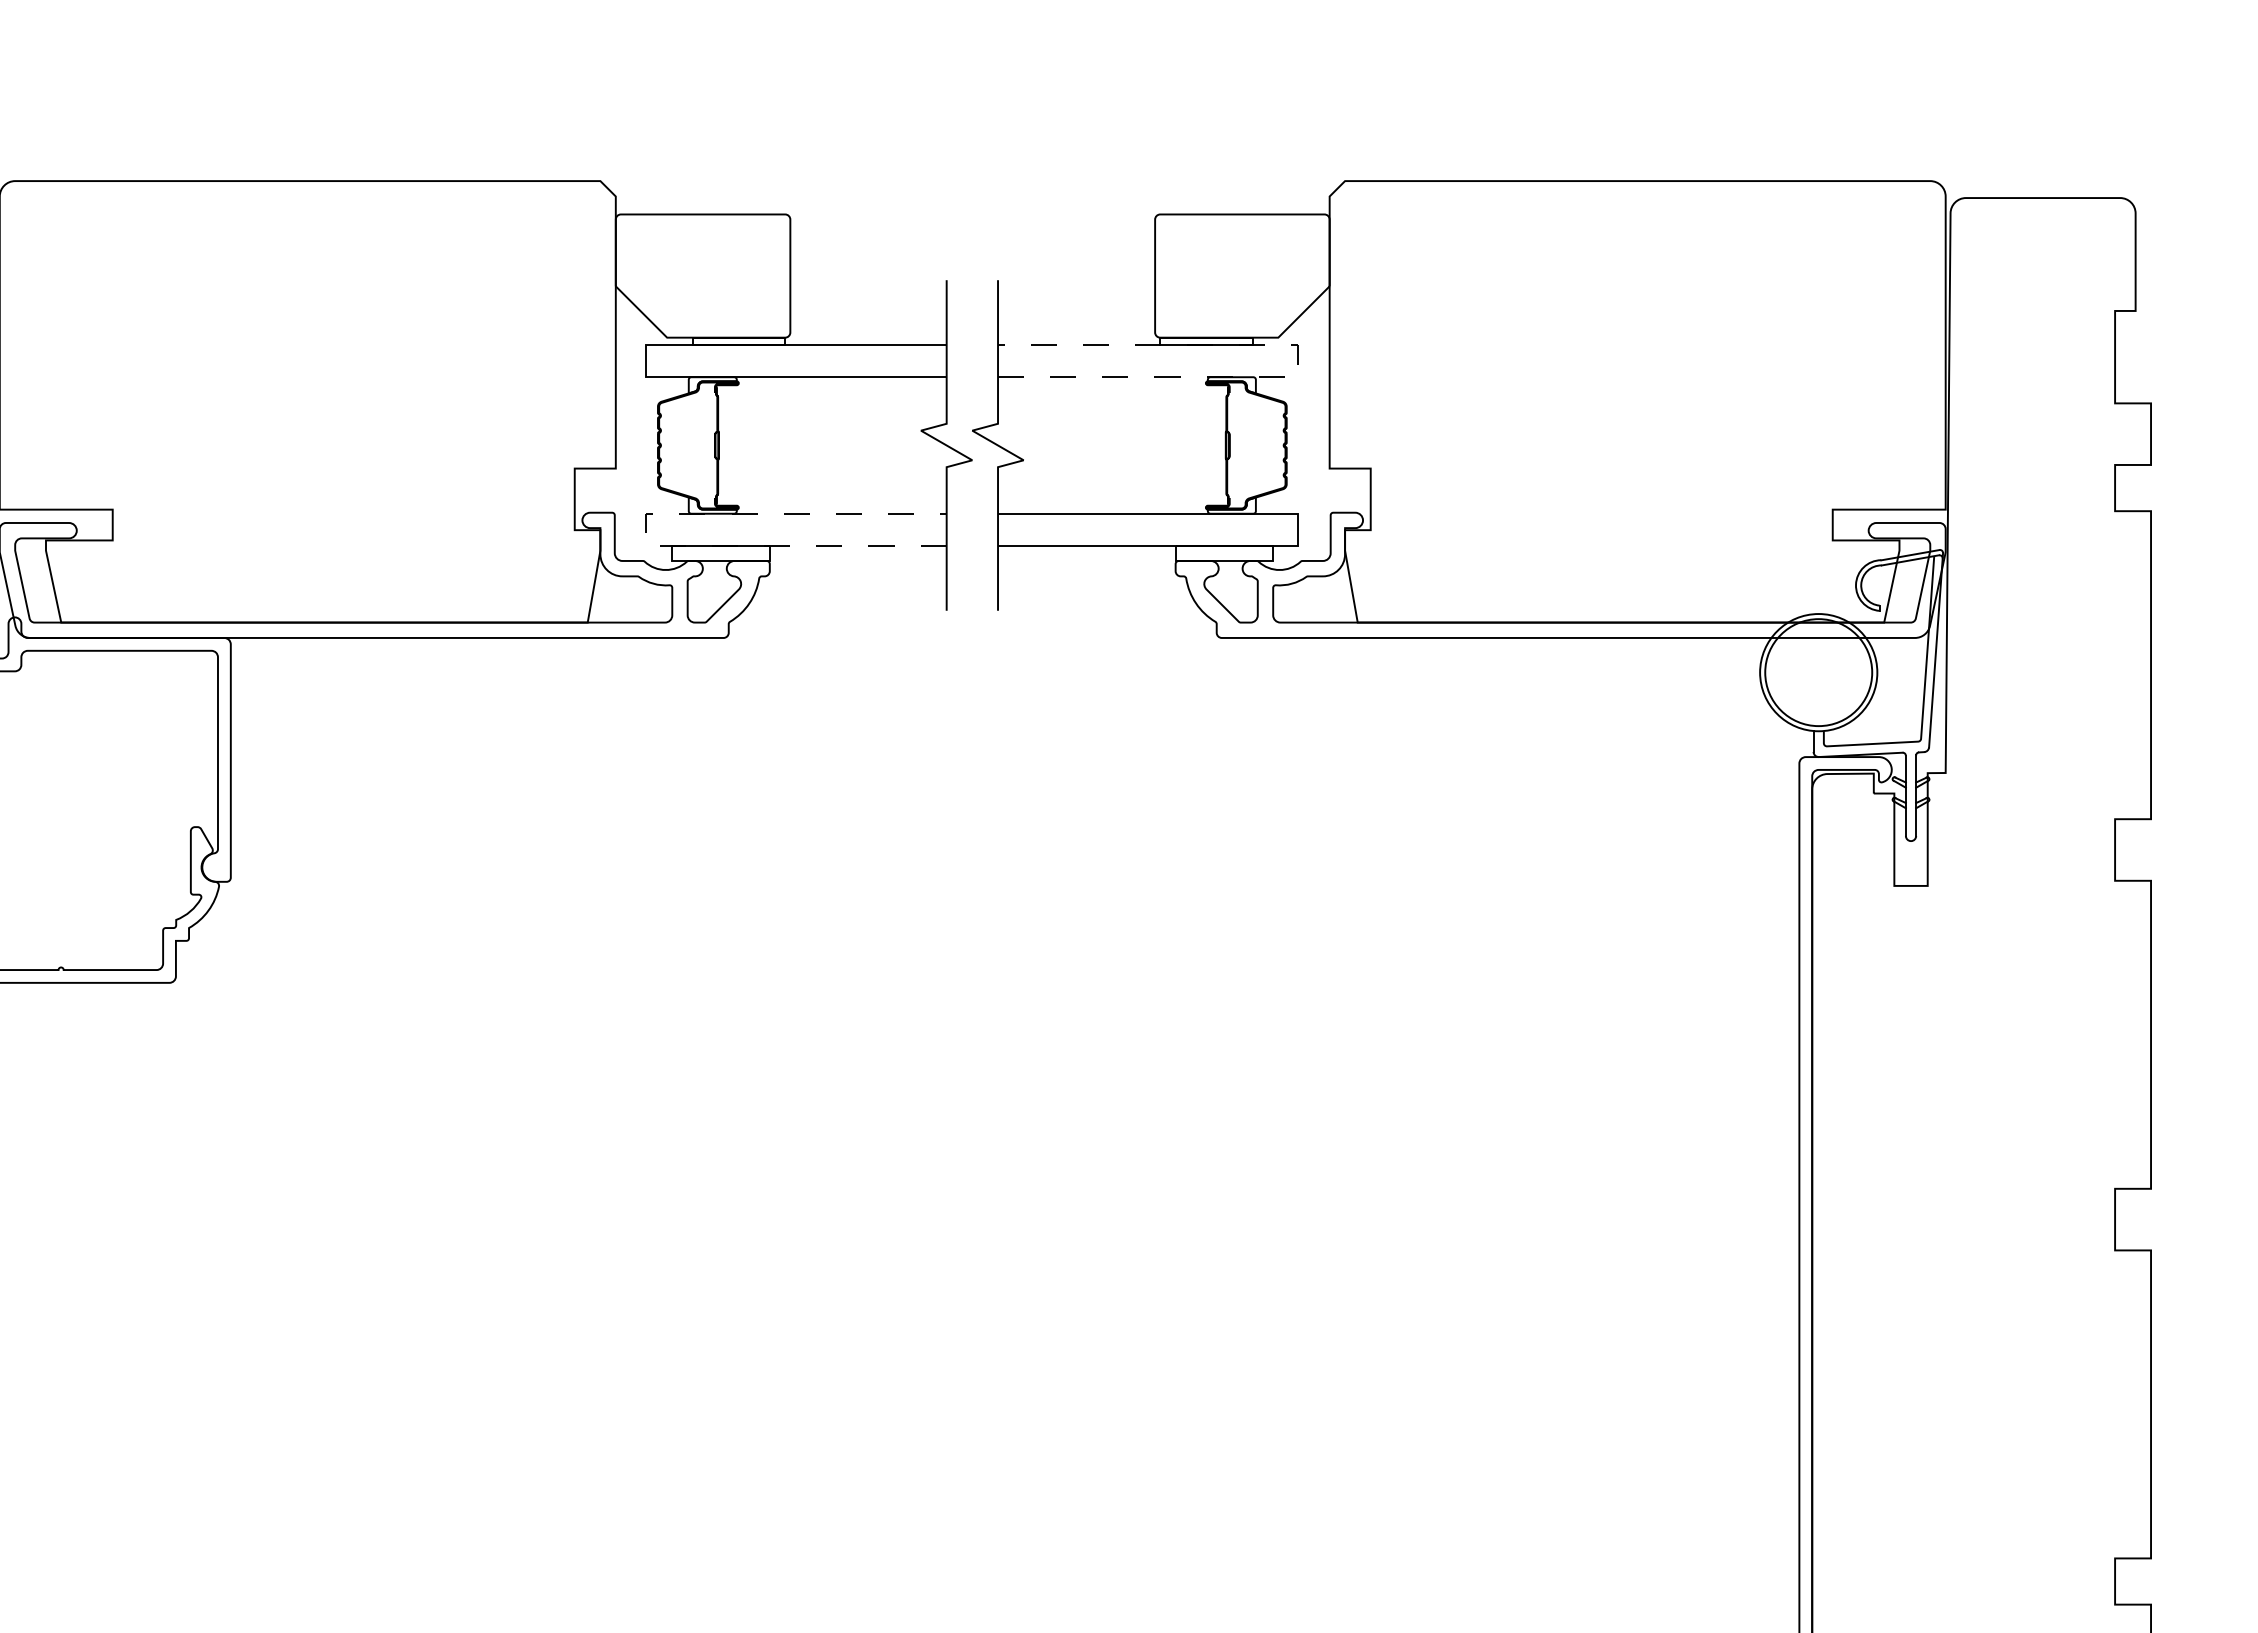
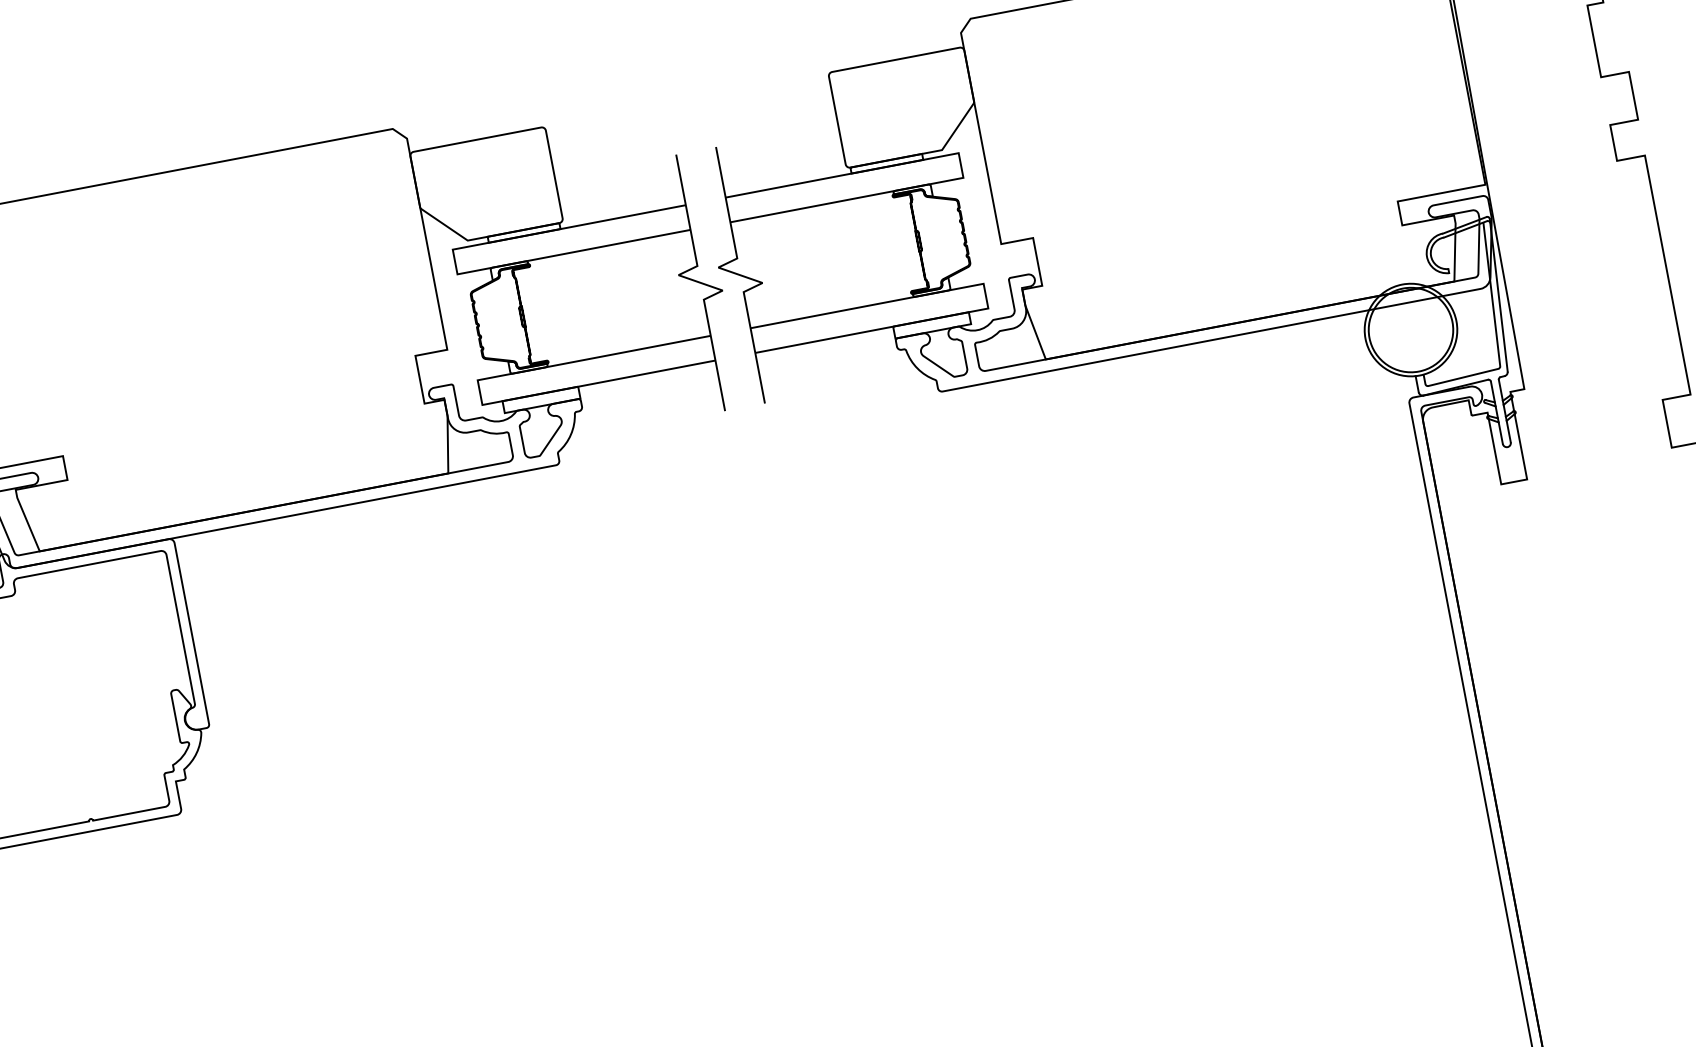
line: (1298, 361) -> (961, 165), dashed -> solid
line: (646, 529) -> (480, 392), dashed -> solid

